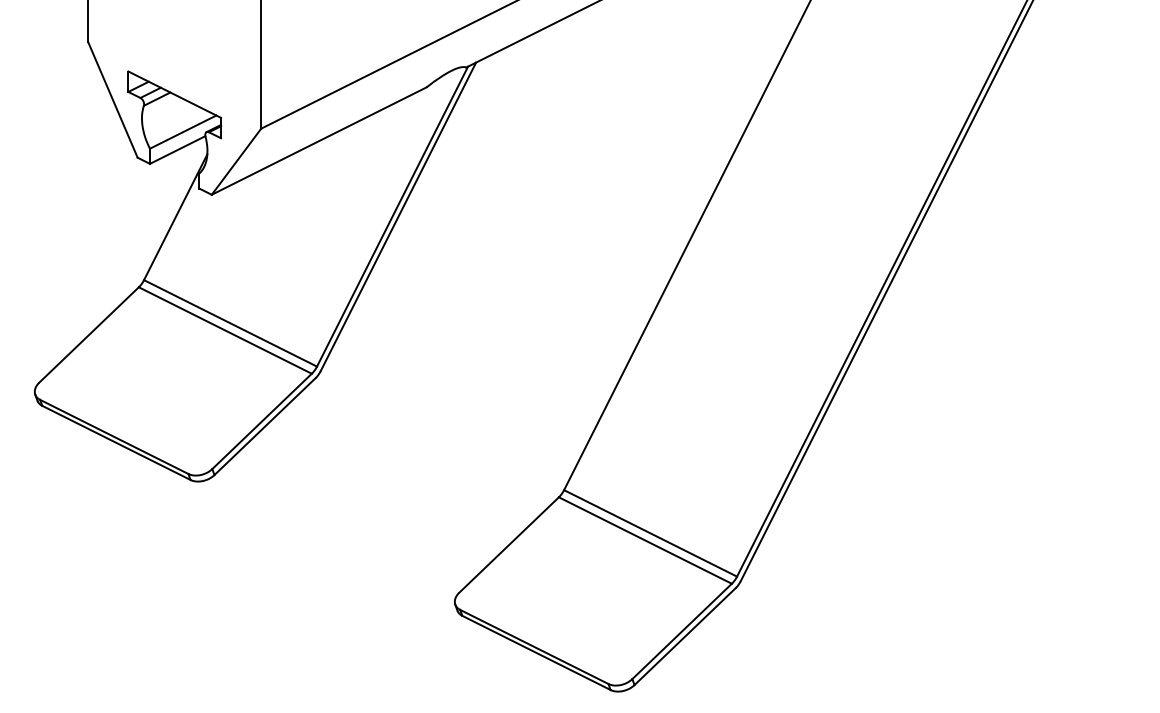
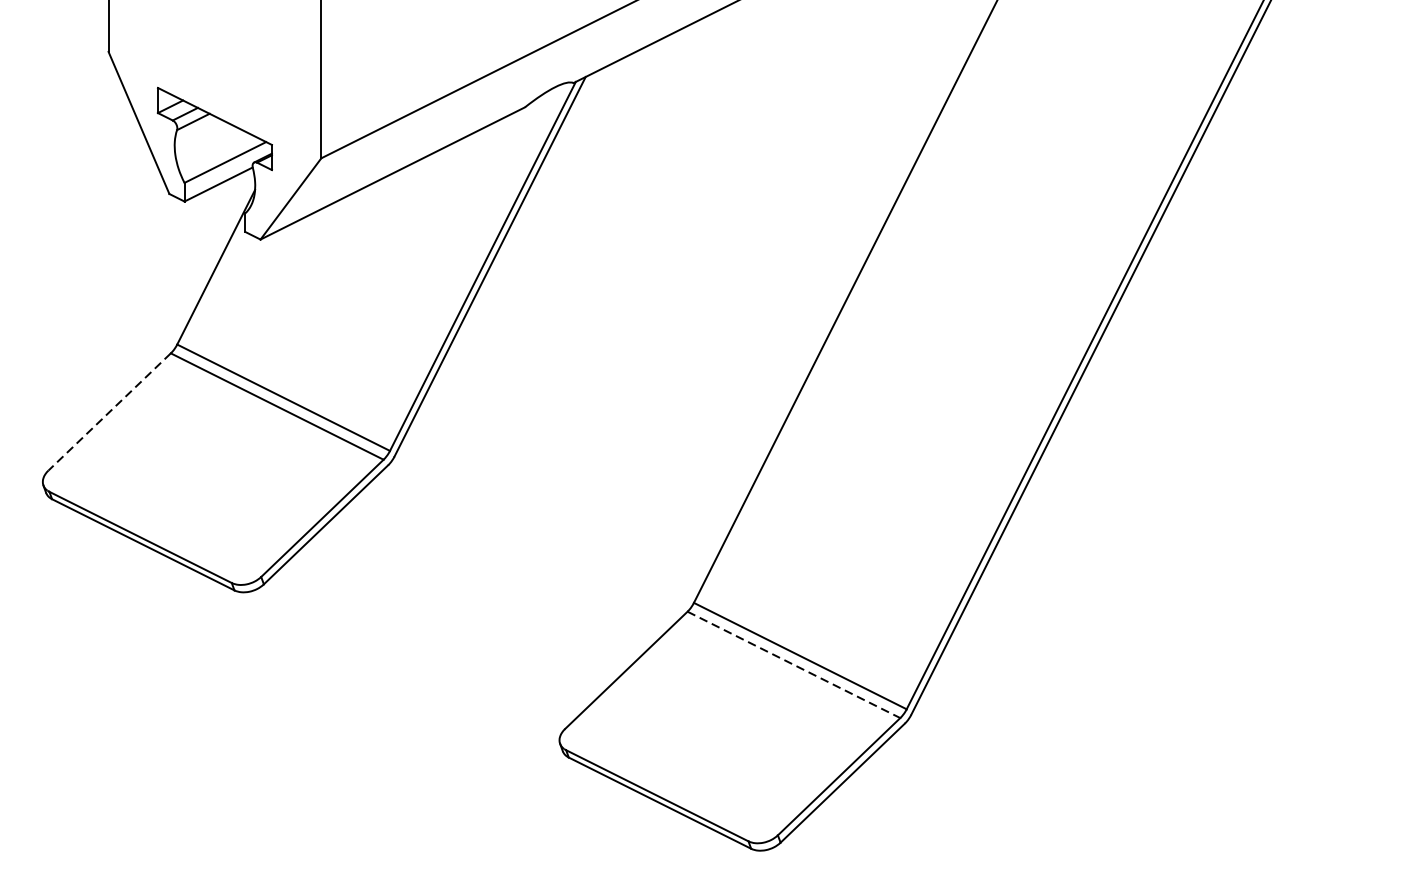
line: (89, 334) -> (110, 411), solid -> dashed
line: (645, 540) -> (794, 664), solid -> dashed

